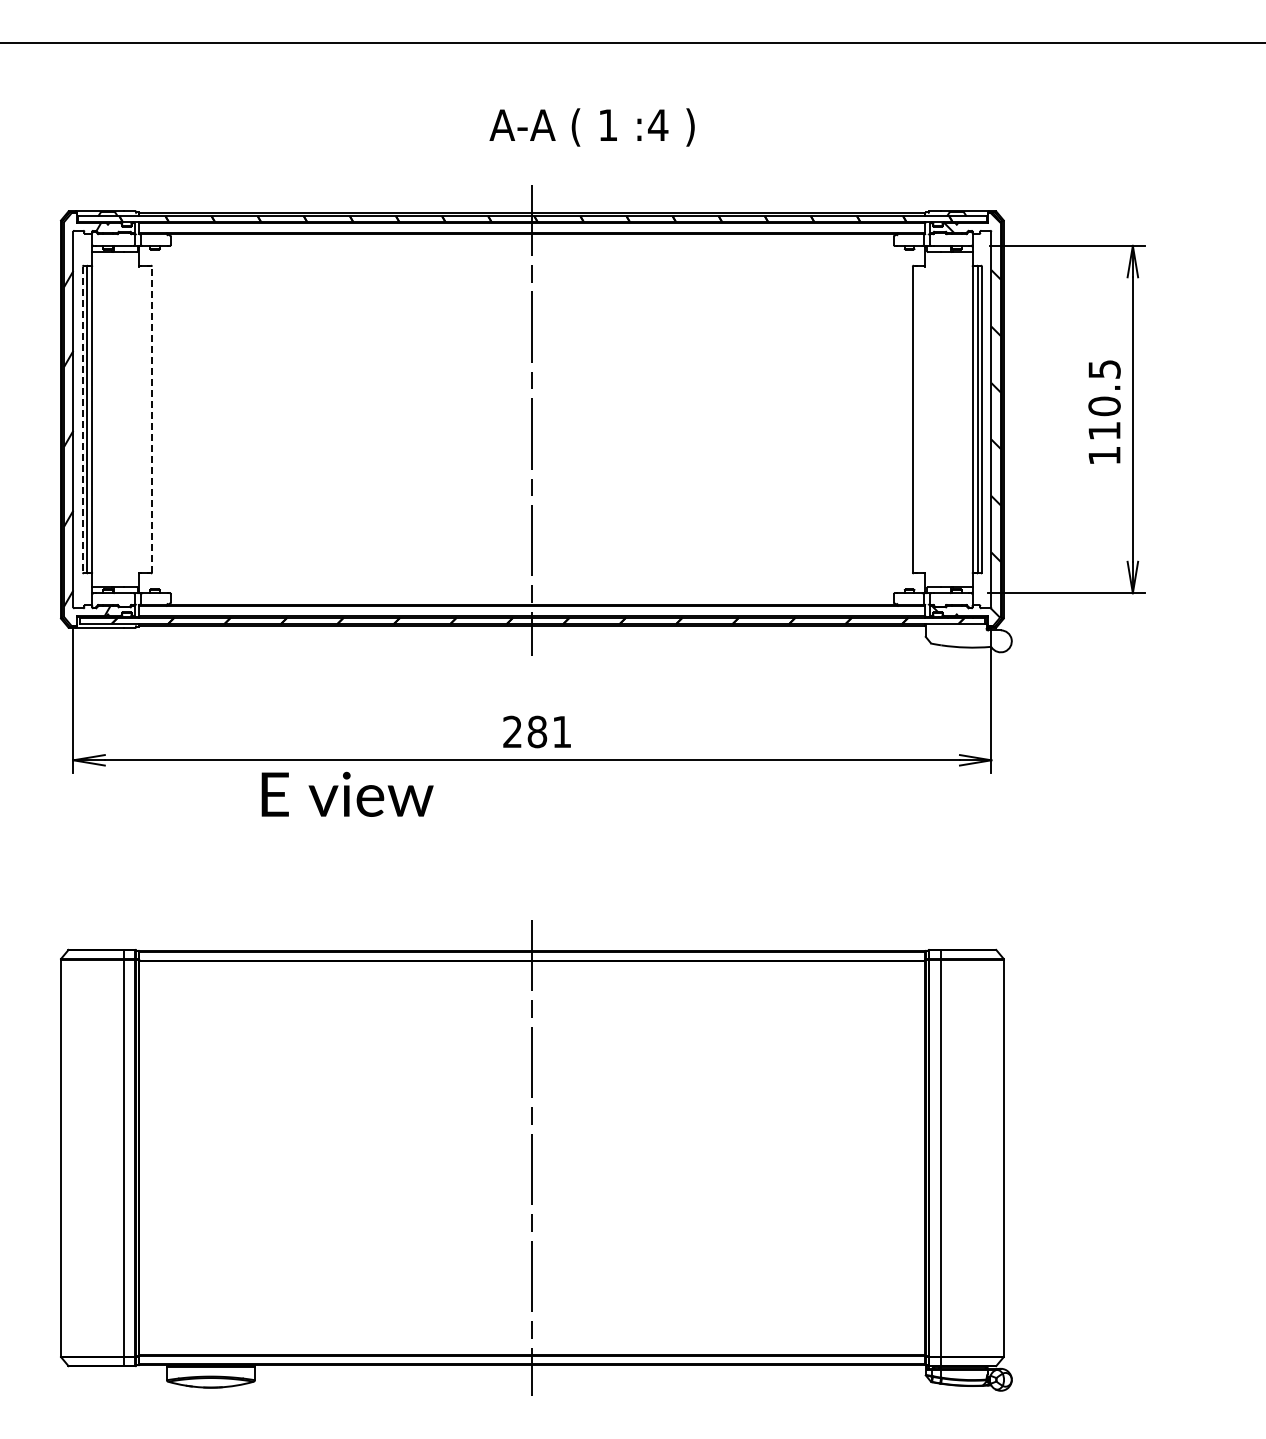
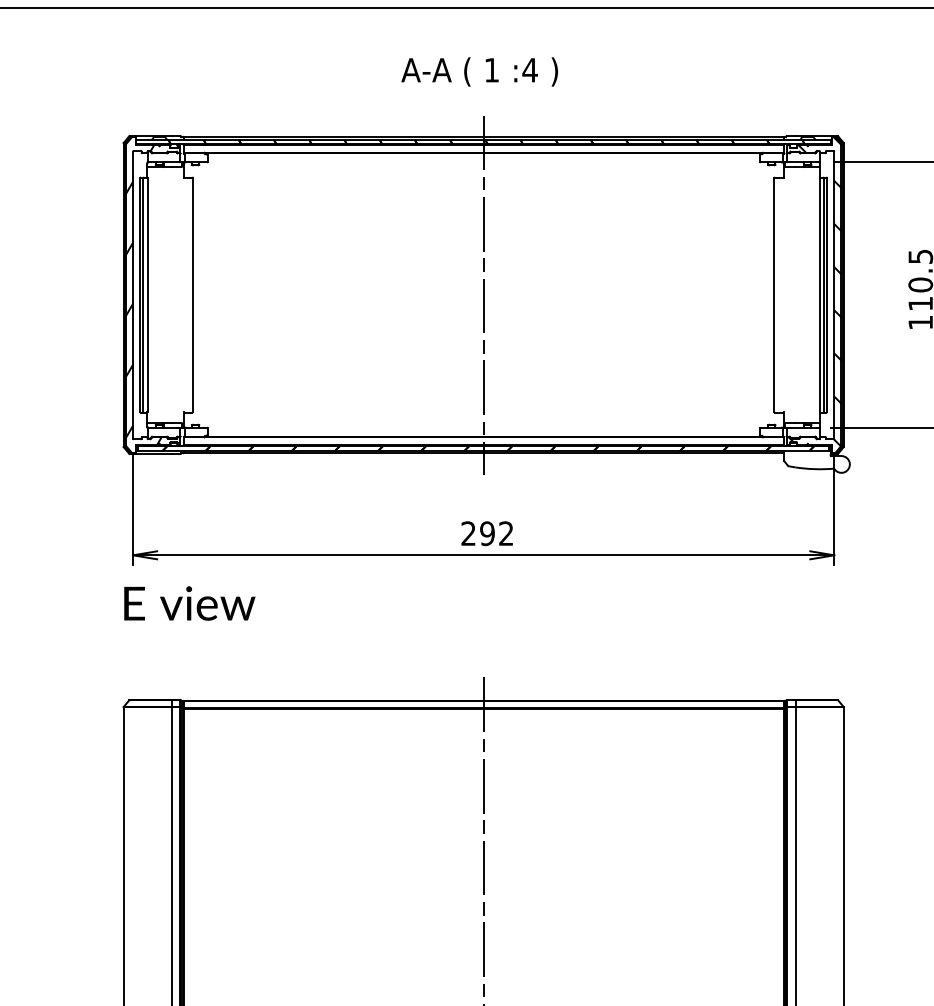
text: (591, 127) -> (479, 71), moved
line: (82, 419) -> (140, 295), dashed -> solid
line: (152, 419) -> (193, 295), dashed -> solid
text: (548, 731) -> (496, 533), 281 -> 292
text: (347, 793) -> (189, 602), moved

